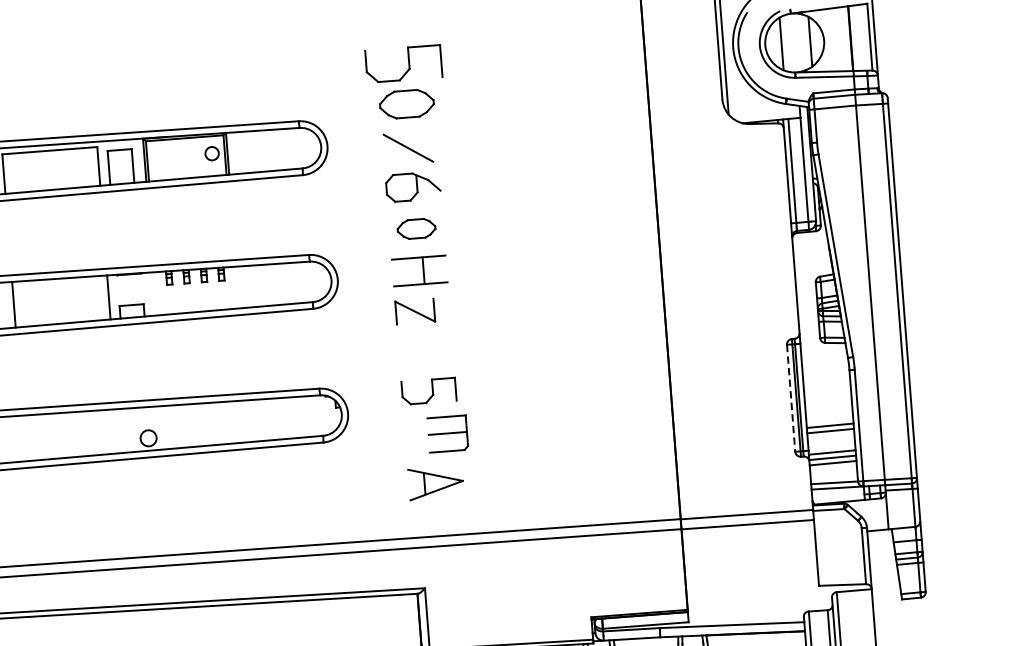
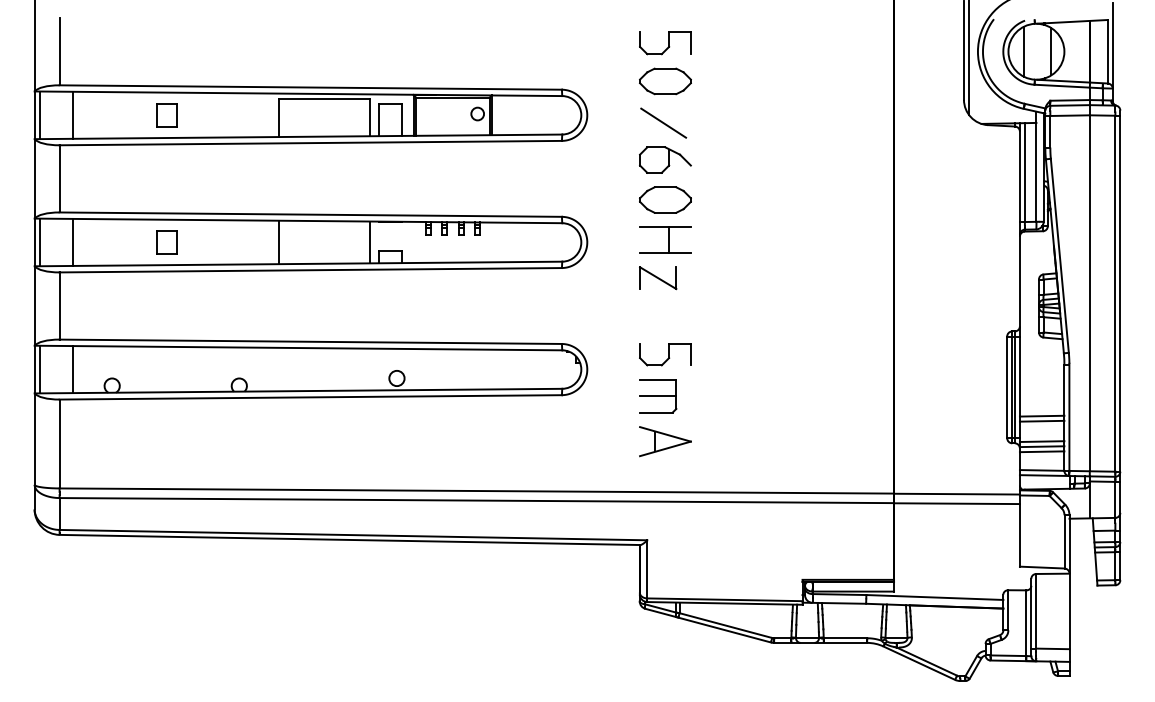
part: (403, 64) -> (665, 43), size x0.71
part: (416, 228) -> (665, 199), size x1.43
line: (791, 398) -> (1007, 387), dashed -> solid
part: (448, 434) -> (658, 396), moved

